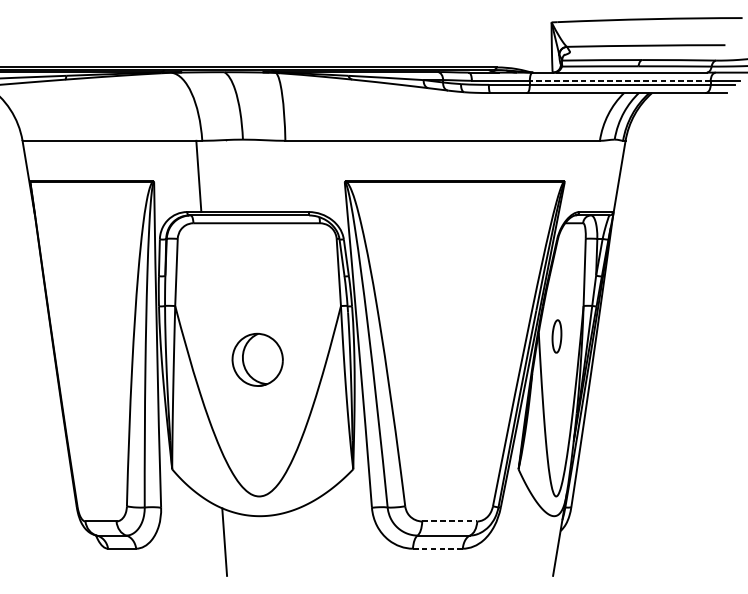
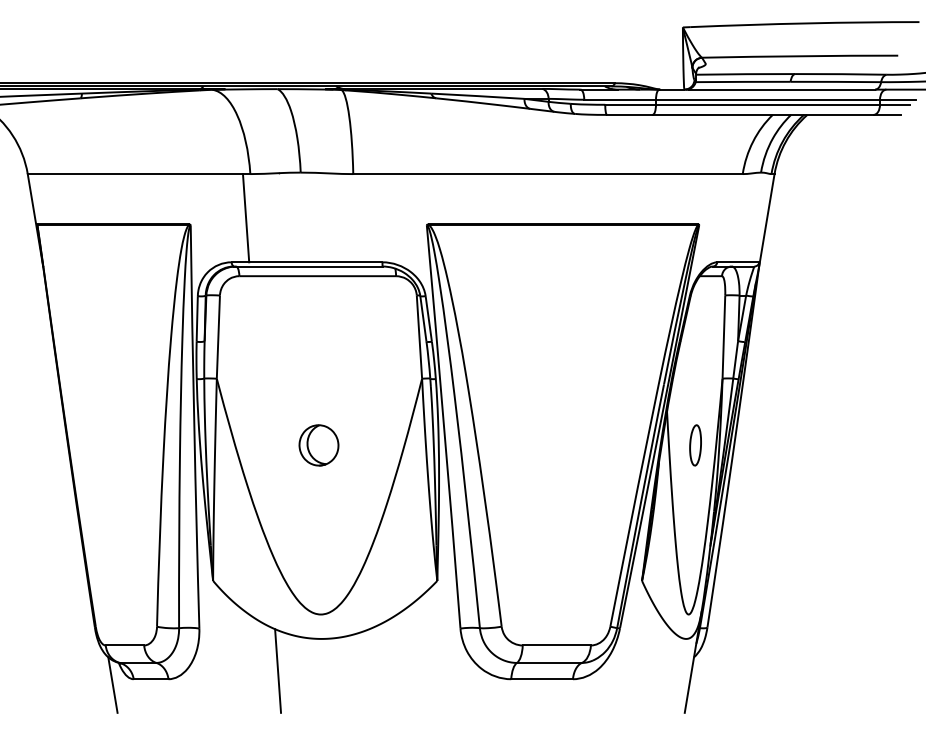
line: (619, 80) -> (767, 99), dashed -> solid
part: (556, 336) -> (695, 445), moved
part: (257, 359) -> (318, 445), size x0.62
line: (450, 521) -> (557, 645), dashed -> solid
line: (438, 548) -> (542, 679), dashed -> solid
line: (90, 552) -> (112, 684), added

